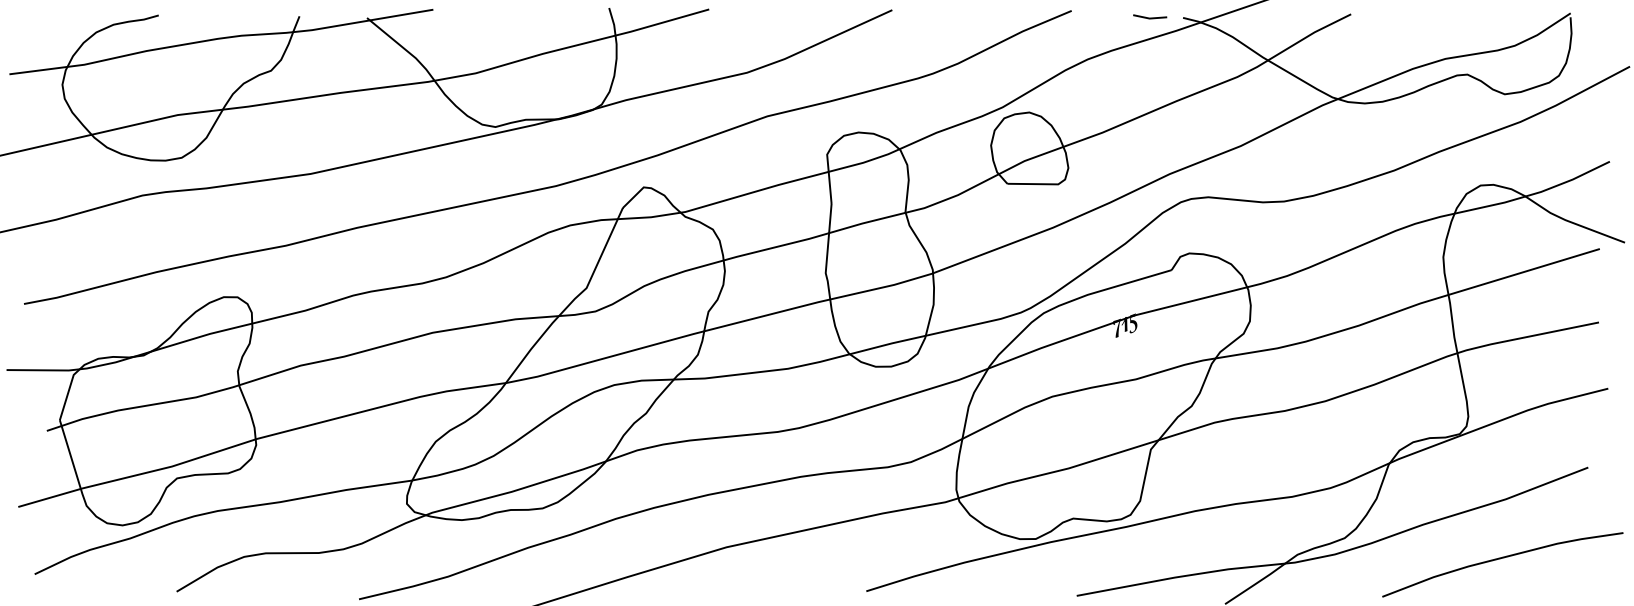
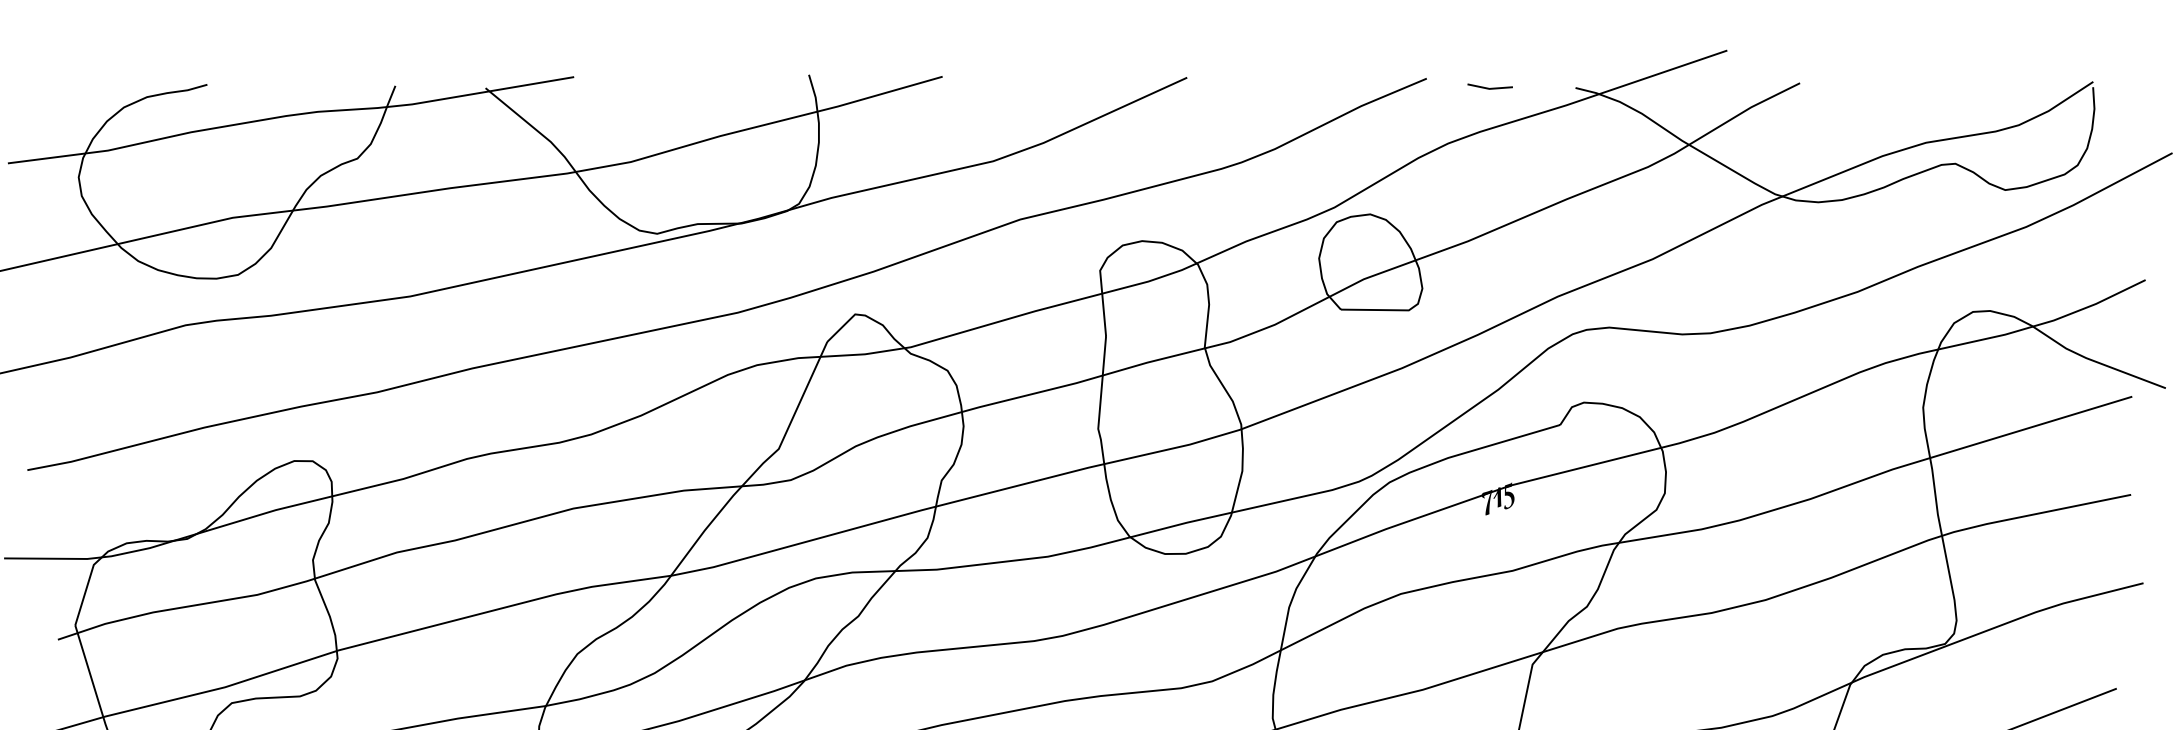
line: (1150, 17) -> (1490, 87), moved

